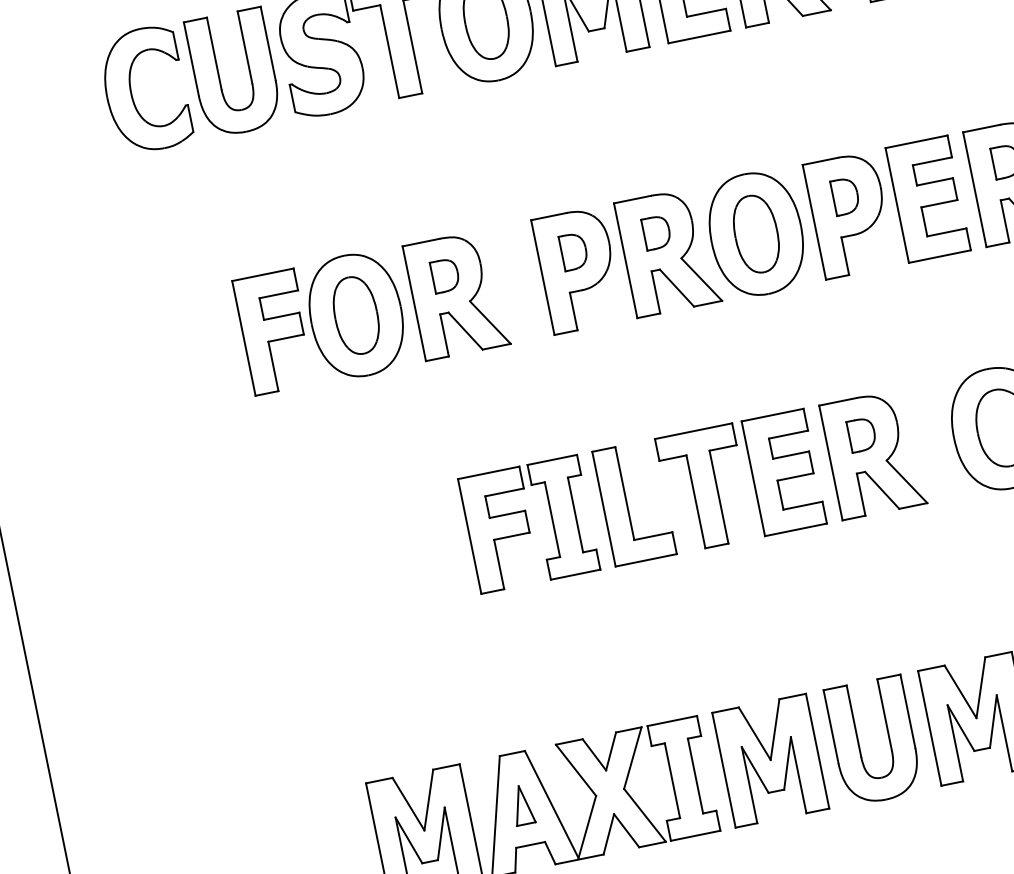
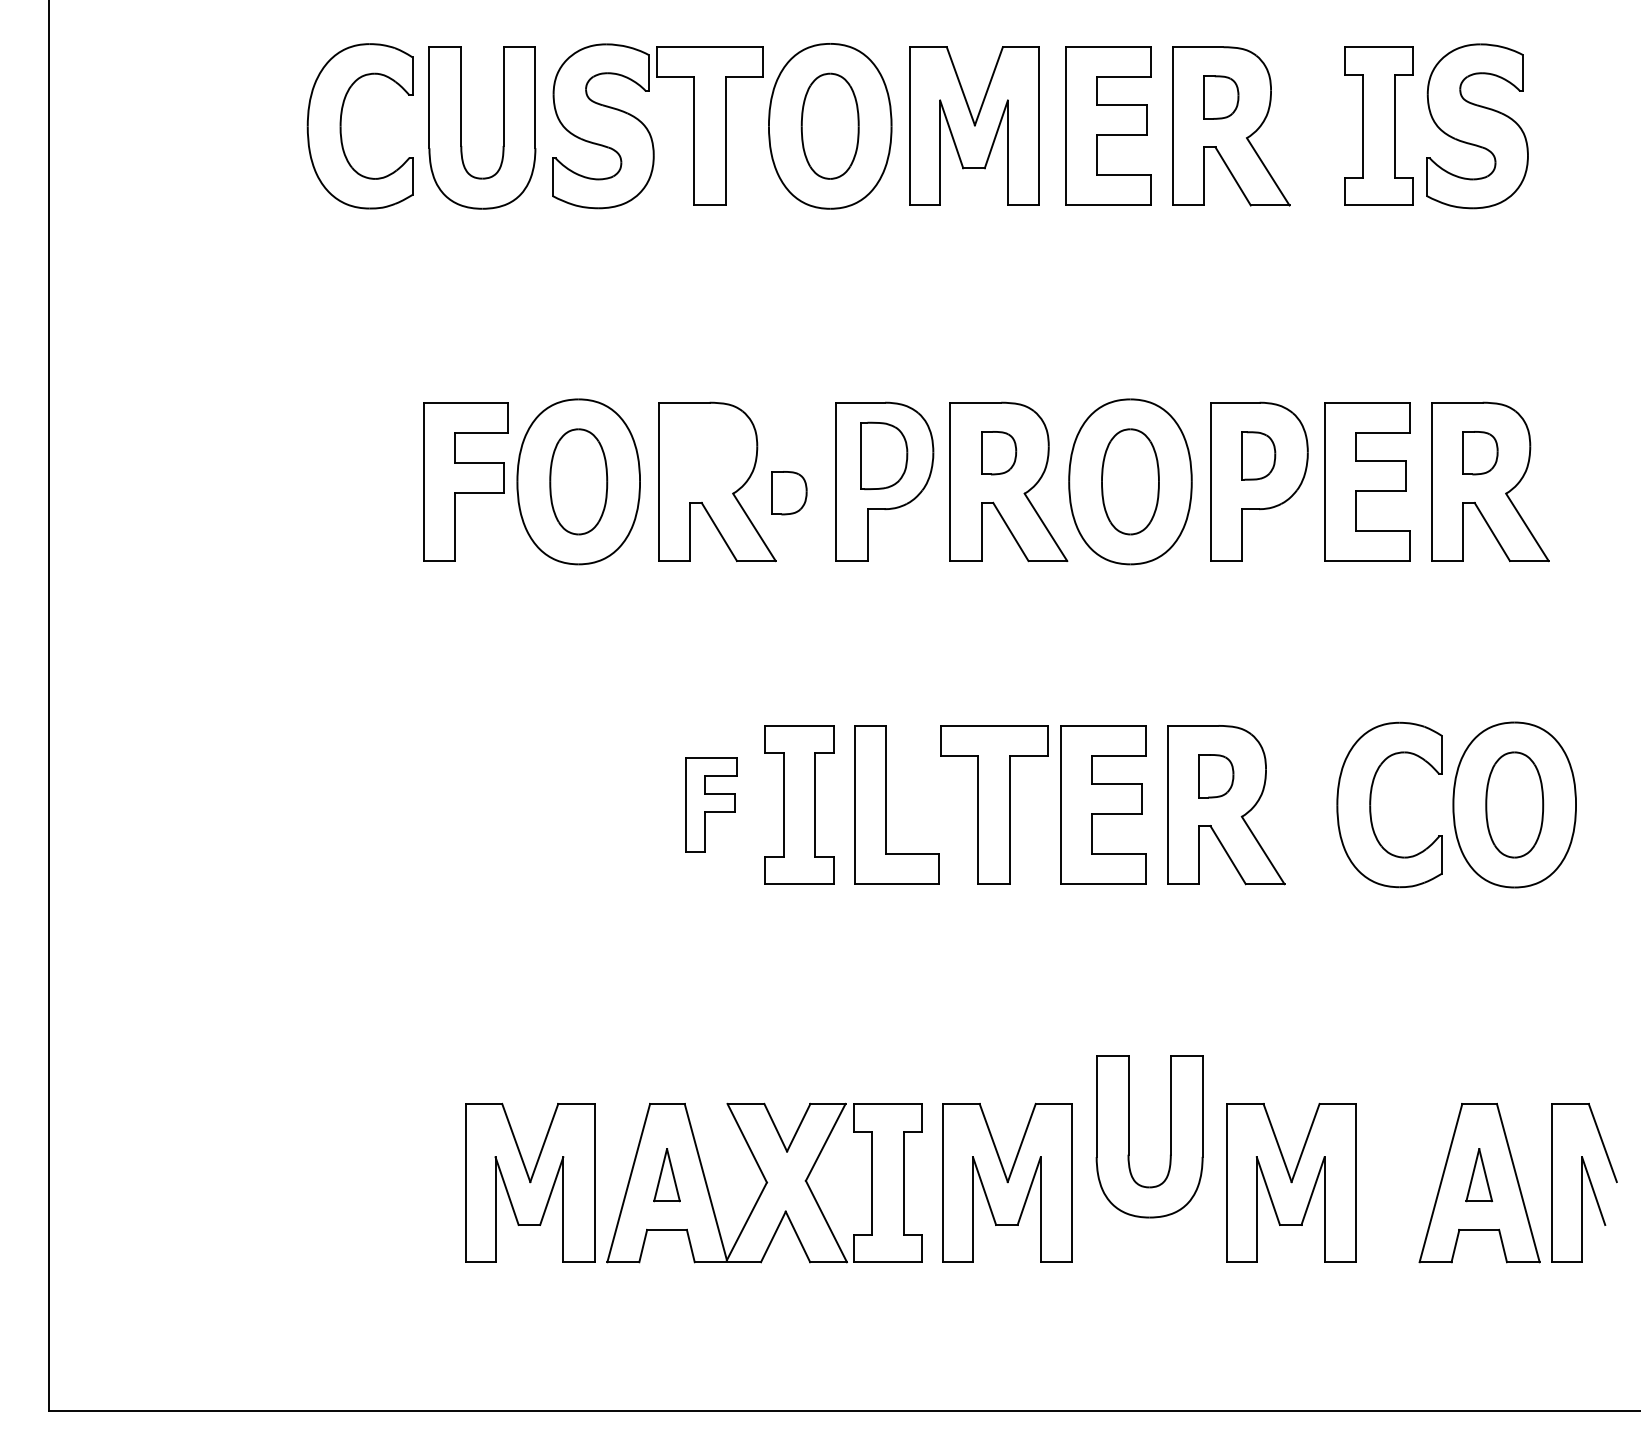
part: (574, 251) -> (884, 455), size x1.4
part: (445, 275) -> (789, 493), moved
part: (500, 529) -> (711, 804), size x0.6
part: (859, 743) -> (1129, 1136), moved

